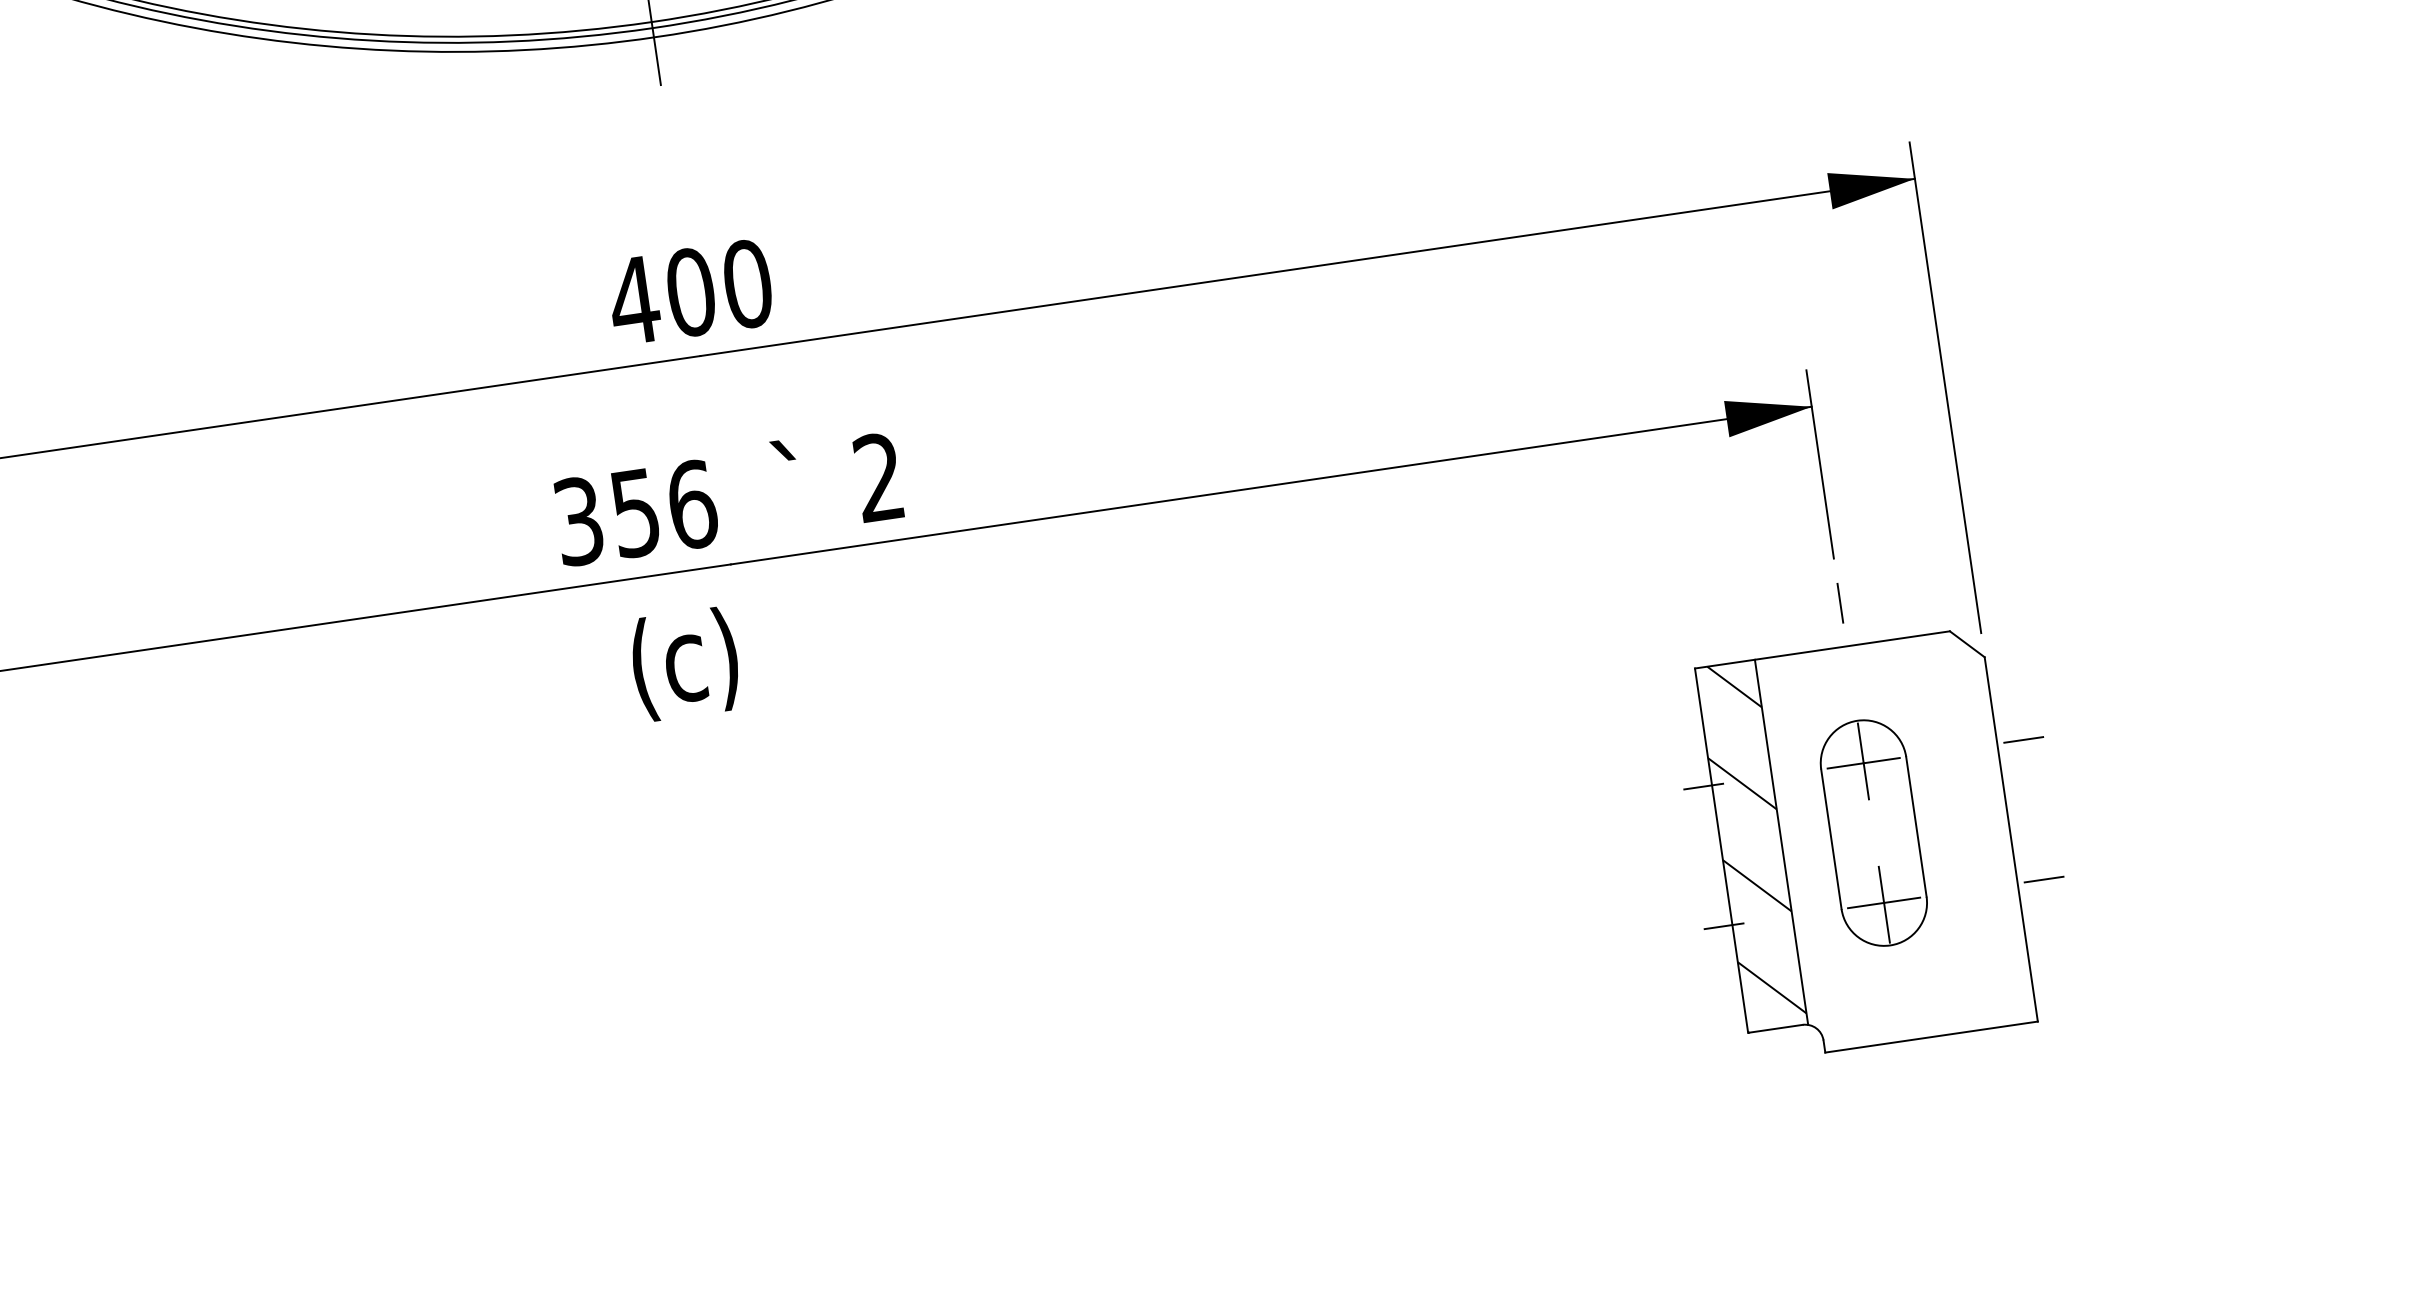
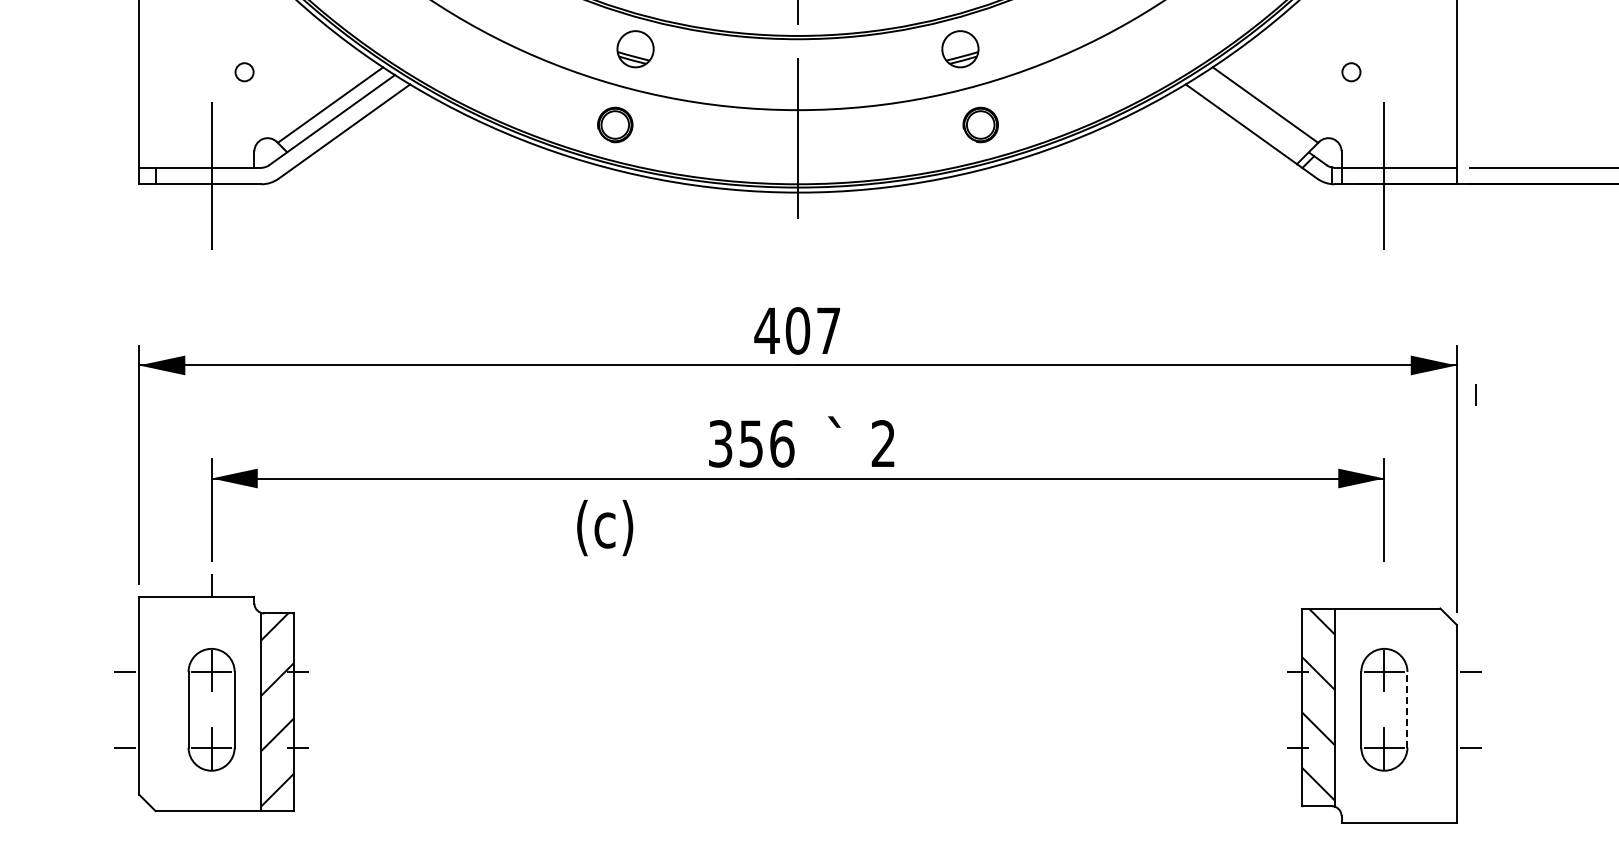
text: (747, 283) -> (828, 330), 400 -> 407
line: (1838, 602) -> (1475, 394), moved
text: (685, 663) -> (605, 527), moved
line: (1916, 826) -> (1407, 709), solid -> dashed

